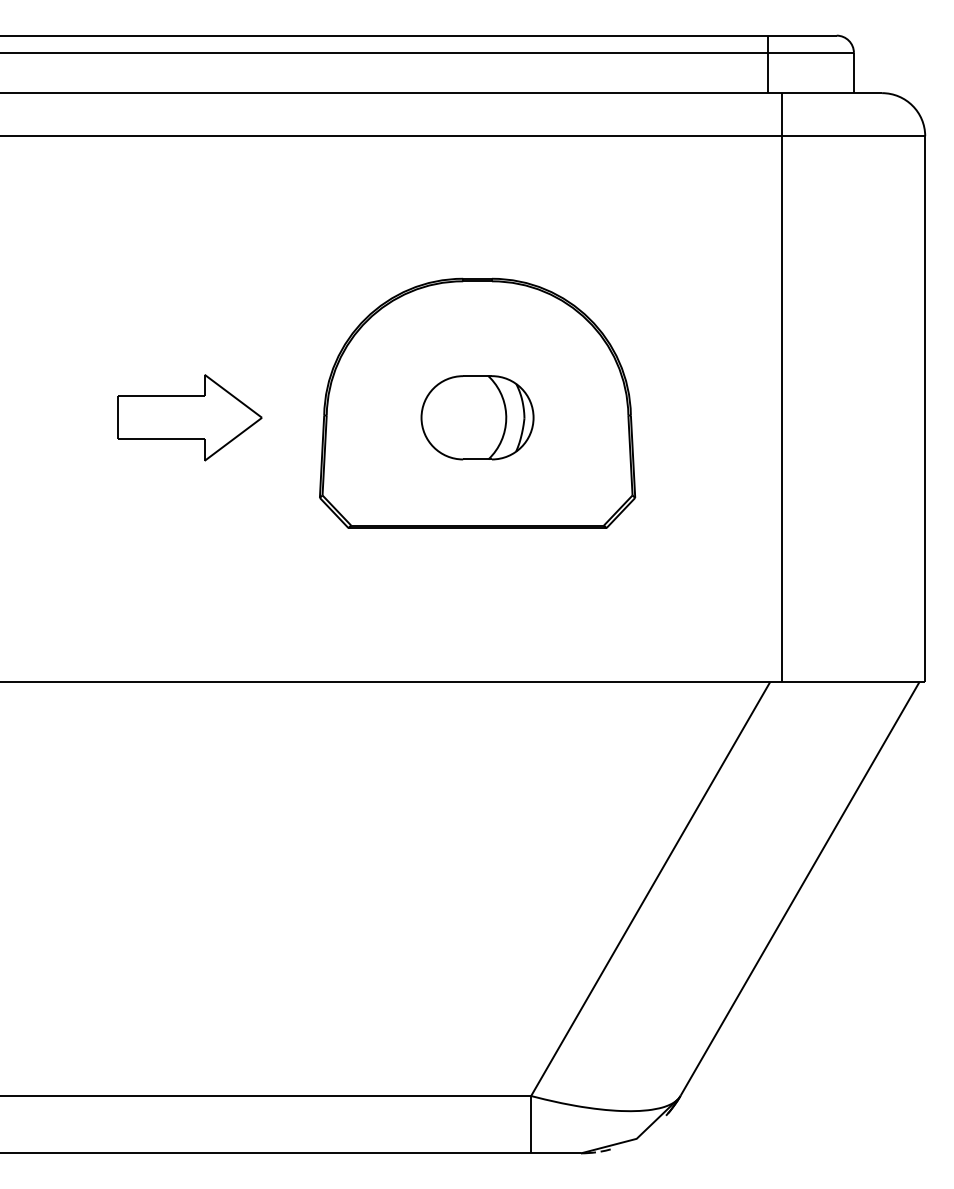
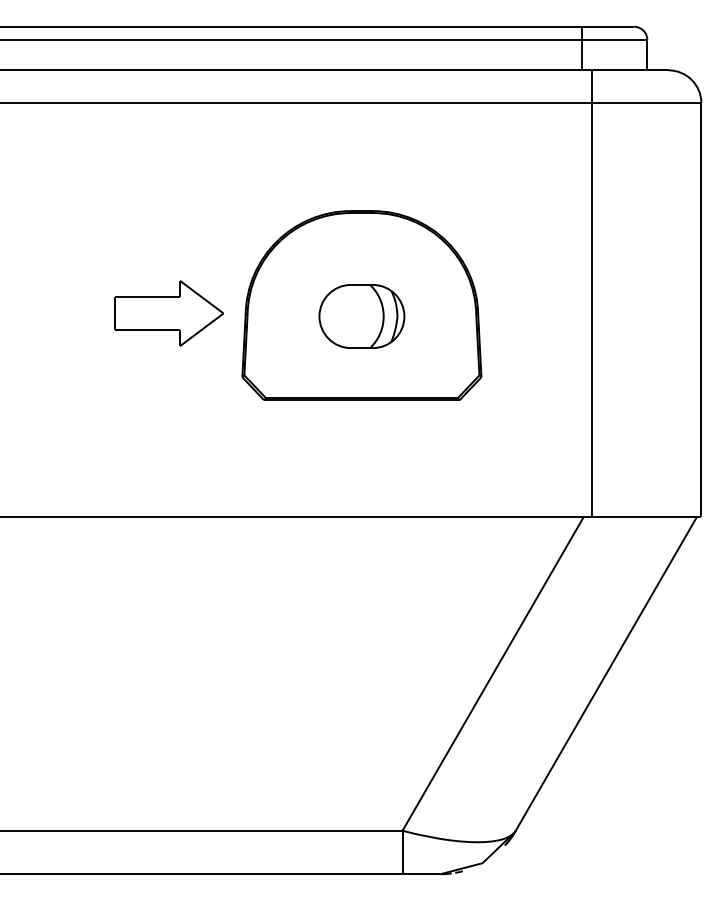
part: (189, 417) -> (168, 313), moved

